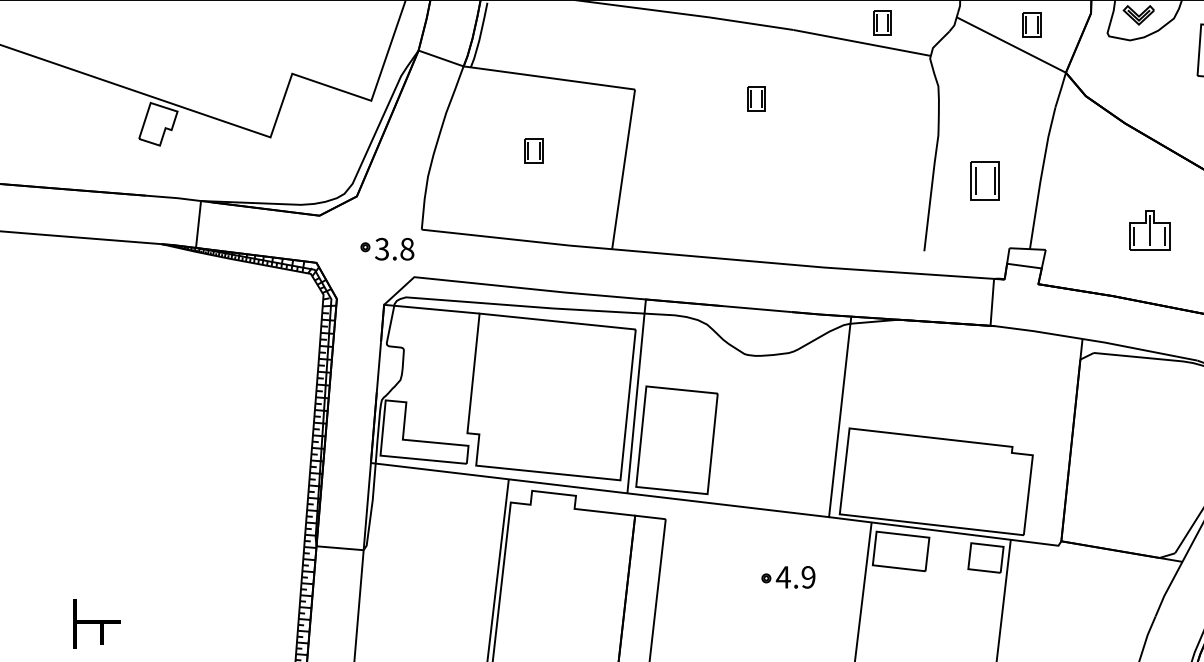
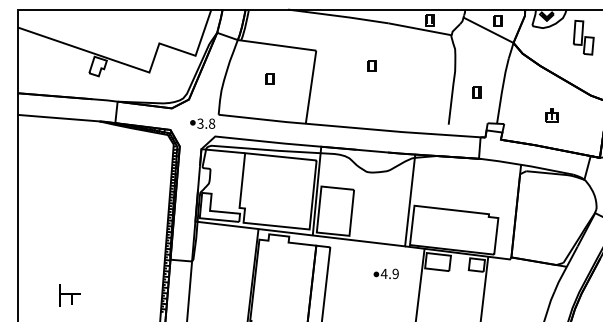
part: (755, 97) -> (371, 65), moved
part: (985, 180) -> (476, 92), size x0.62
part: (1148, 231) -> (551, 115), size x0.71

